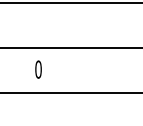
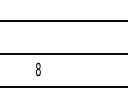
text: (38, 69) -> (38, 69), 0 -> 8

